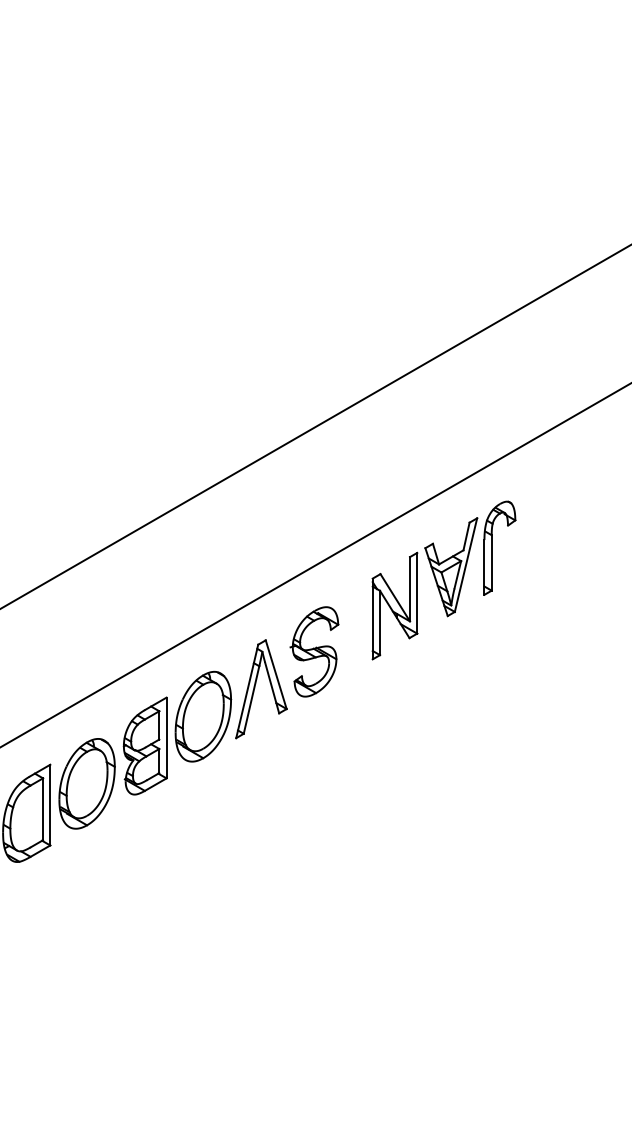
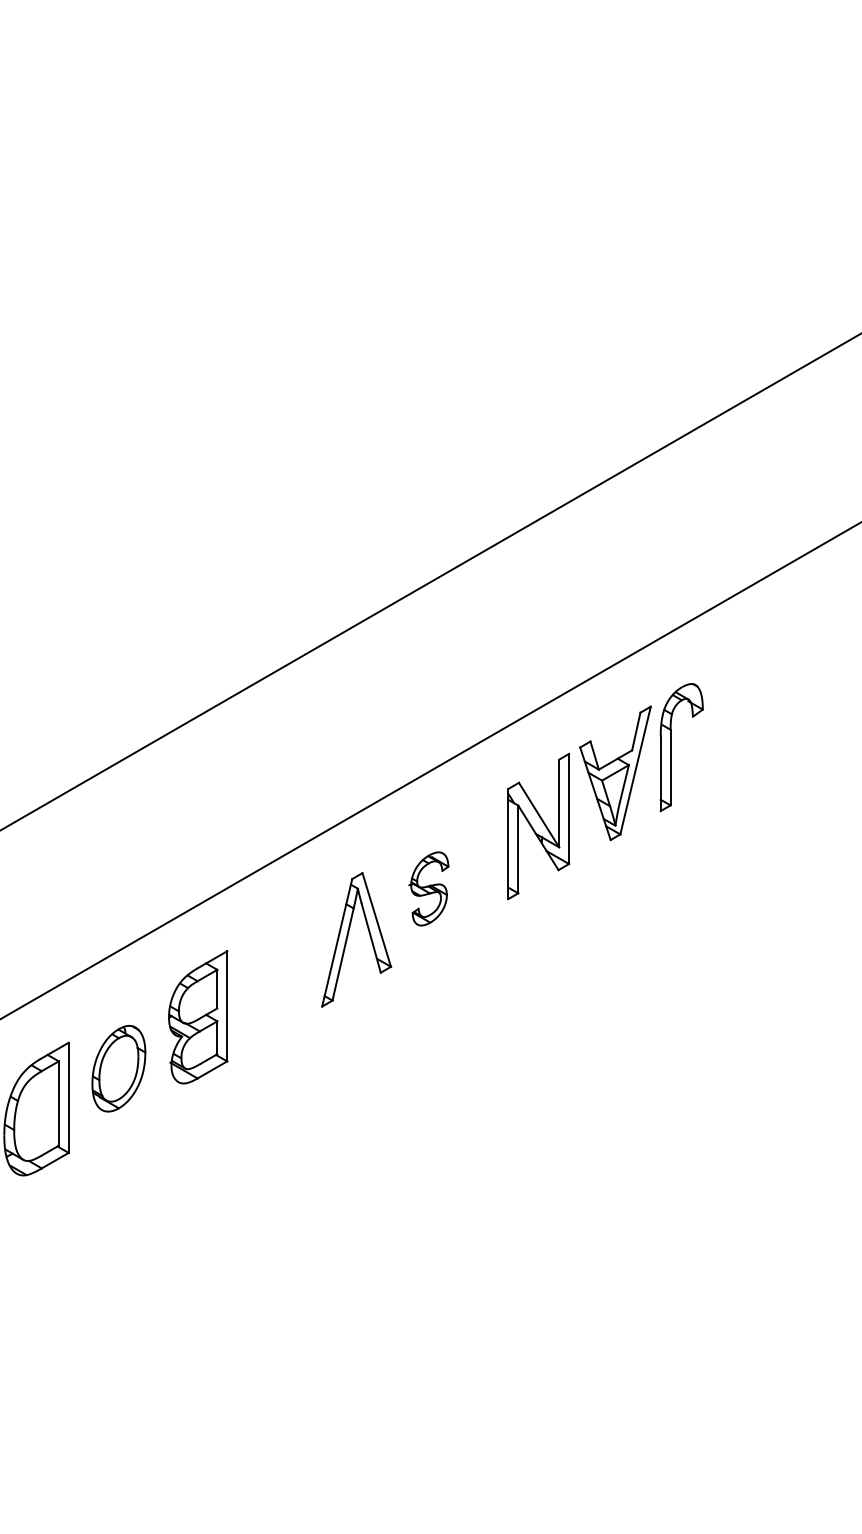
part: (314, 651) -> (428, 888), size x0.6
part: (203, 716) -> (277, 977), removed
part: (86, 783) -> (118, 1068), size x0.7

